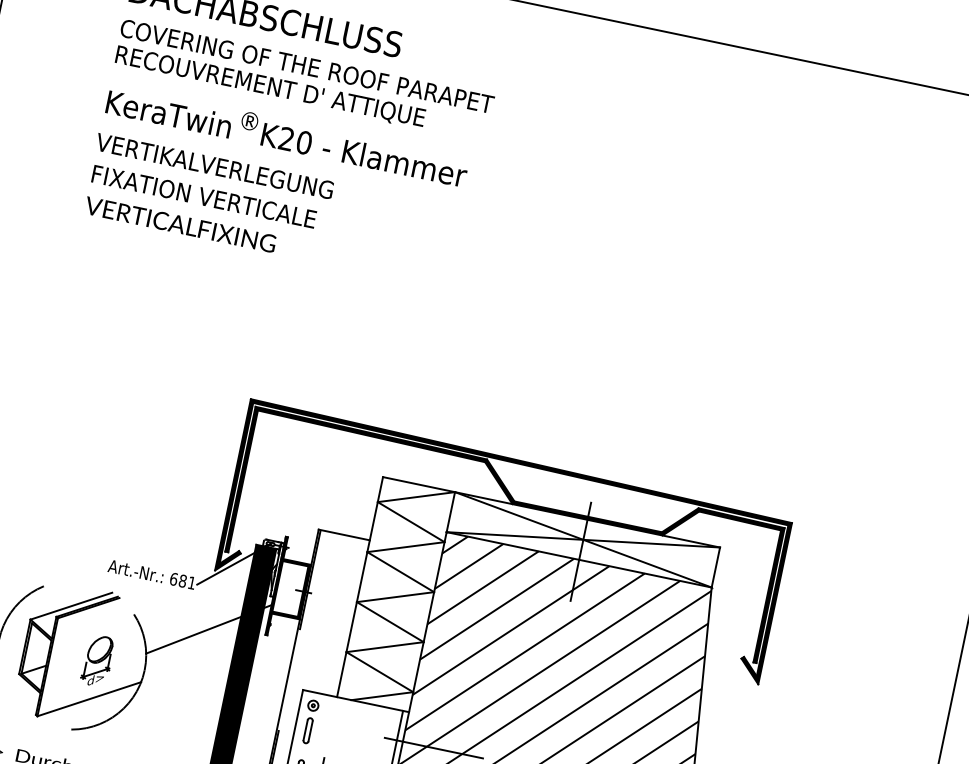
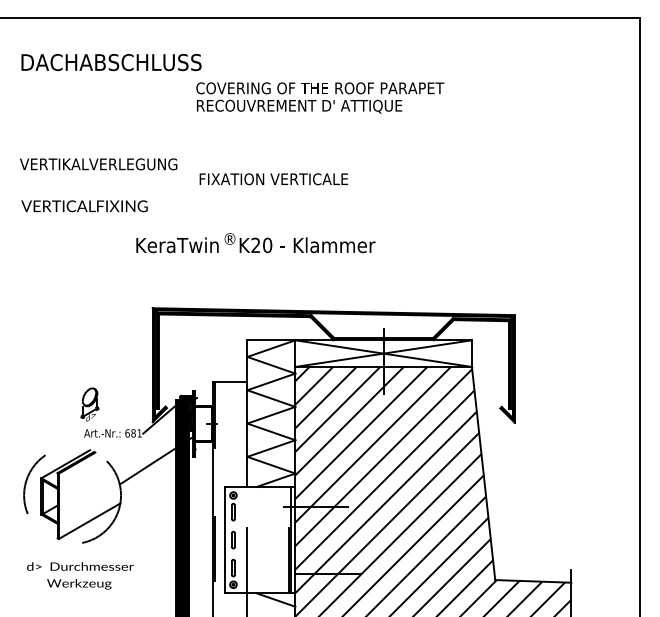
text: (304, 80) -> (320, 97), moved
text: (286, 136) -> (255, 243), moved
text: (203, 197) -> (273, 179), moved
part: (97, 660) -> (89, 404), moved

